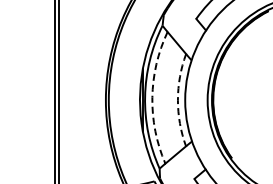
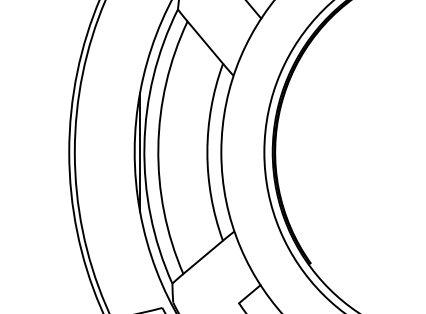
arc: (152, 97) -> (158, 147), dashed -> solid
arc: (177, 100) -> (206, 152), dashed -> solid

